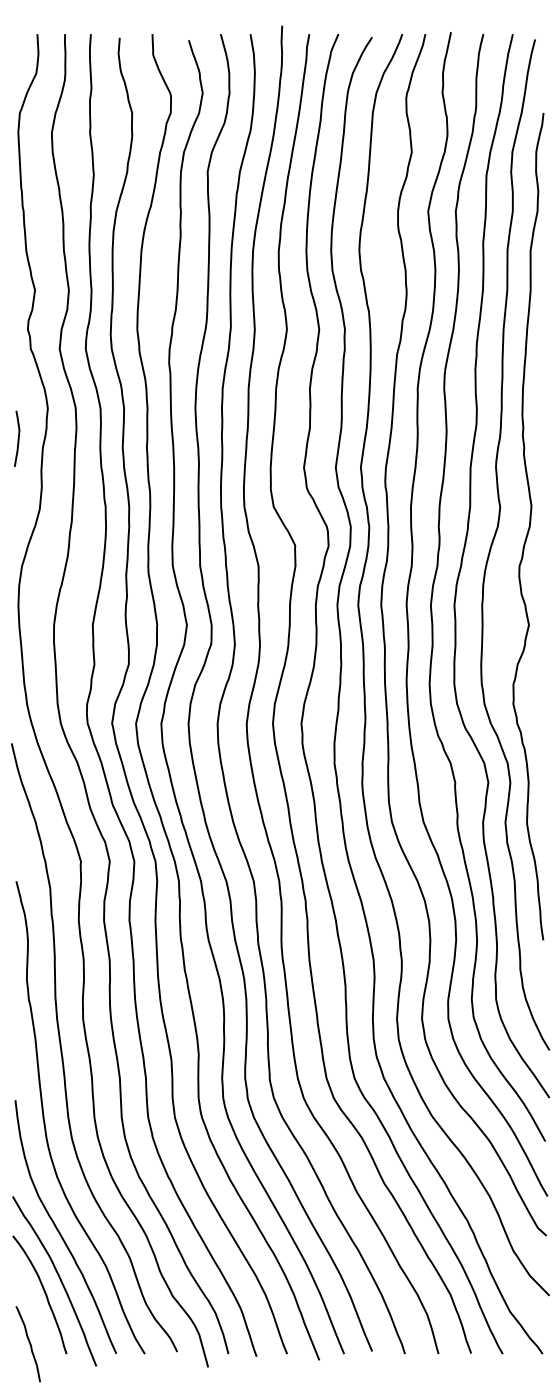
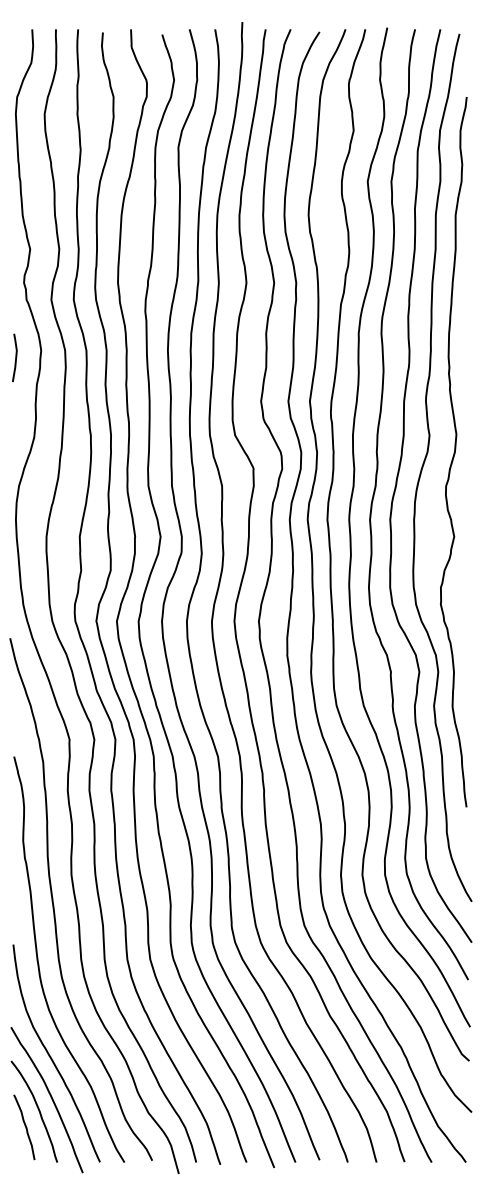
line: (17, 438) -> (15, 357), moved
curve: (29, 1344) -> (25, 1127), moved

